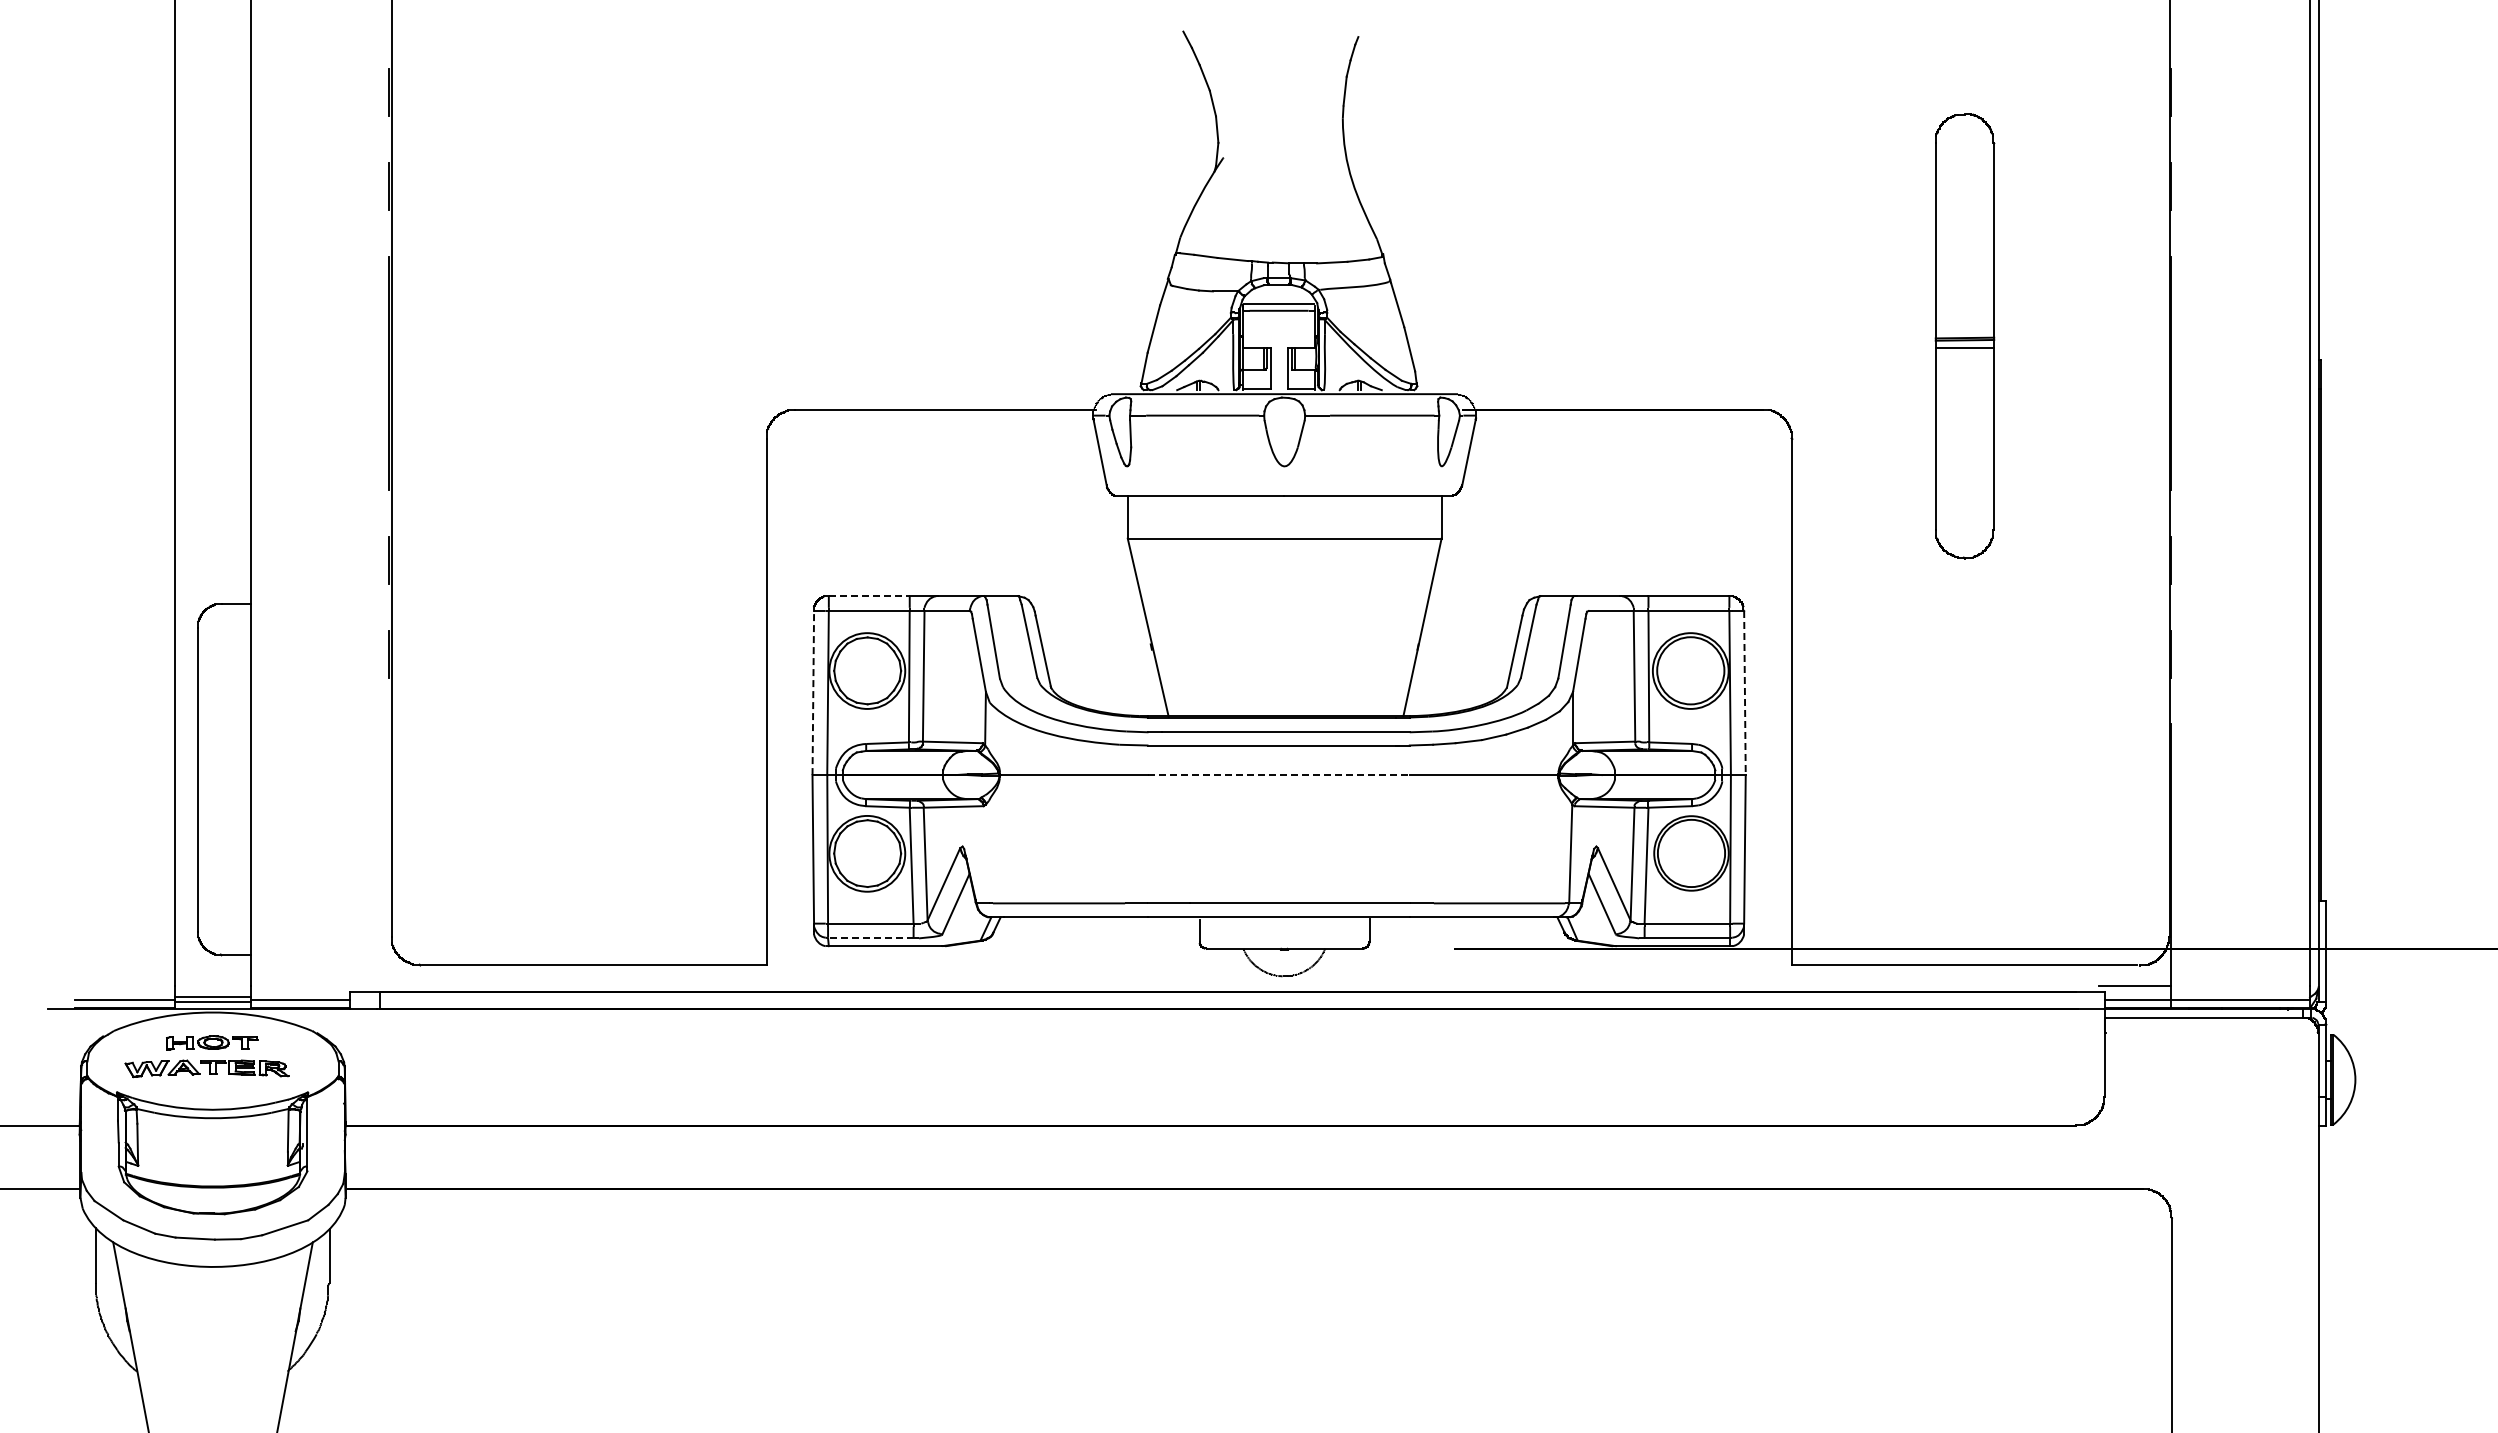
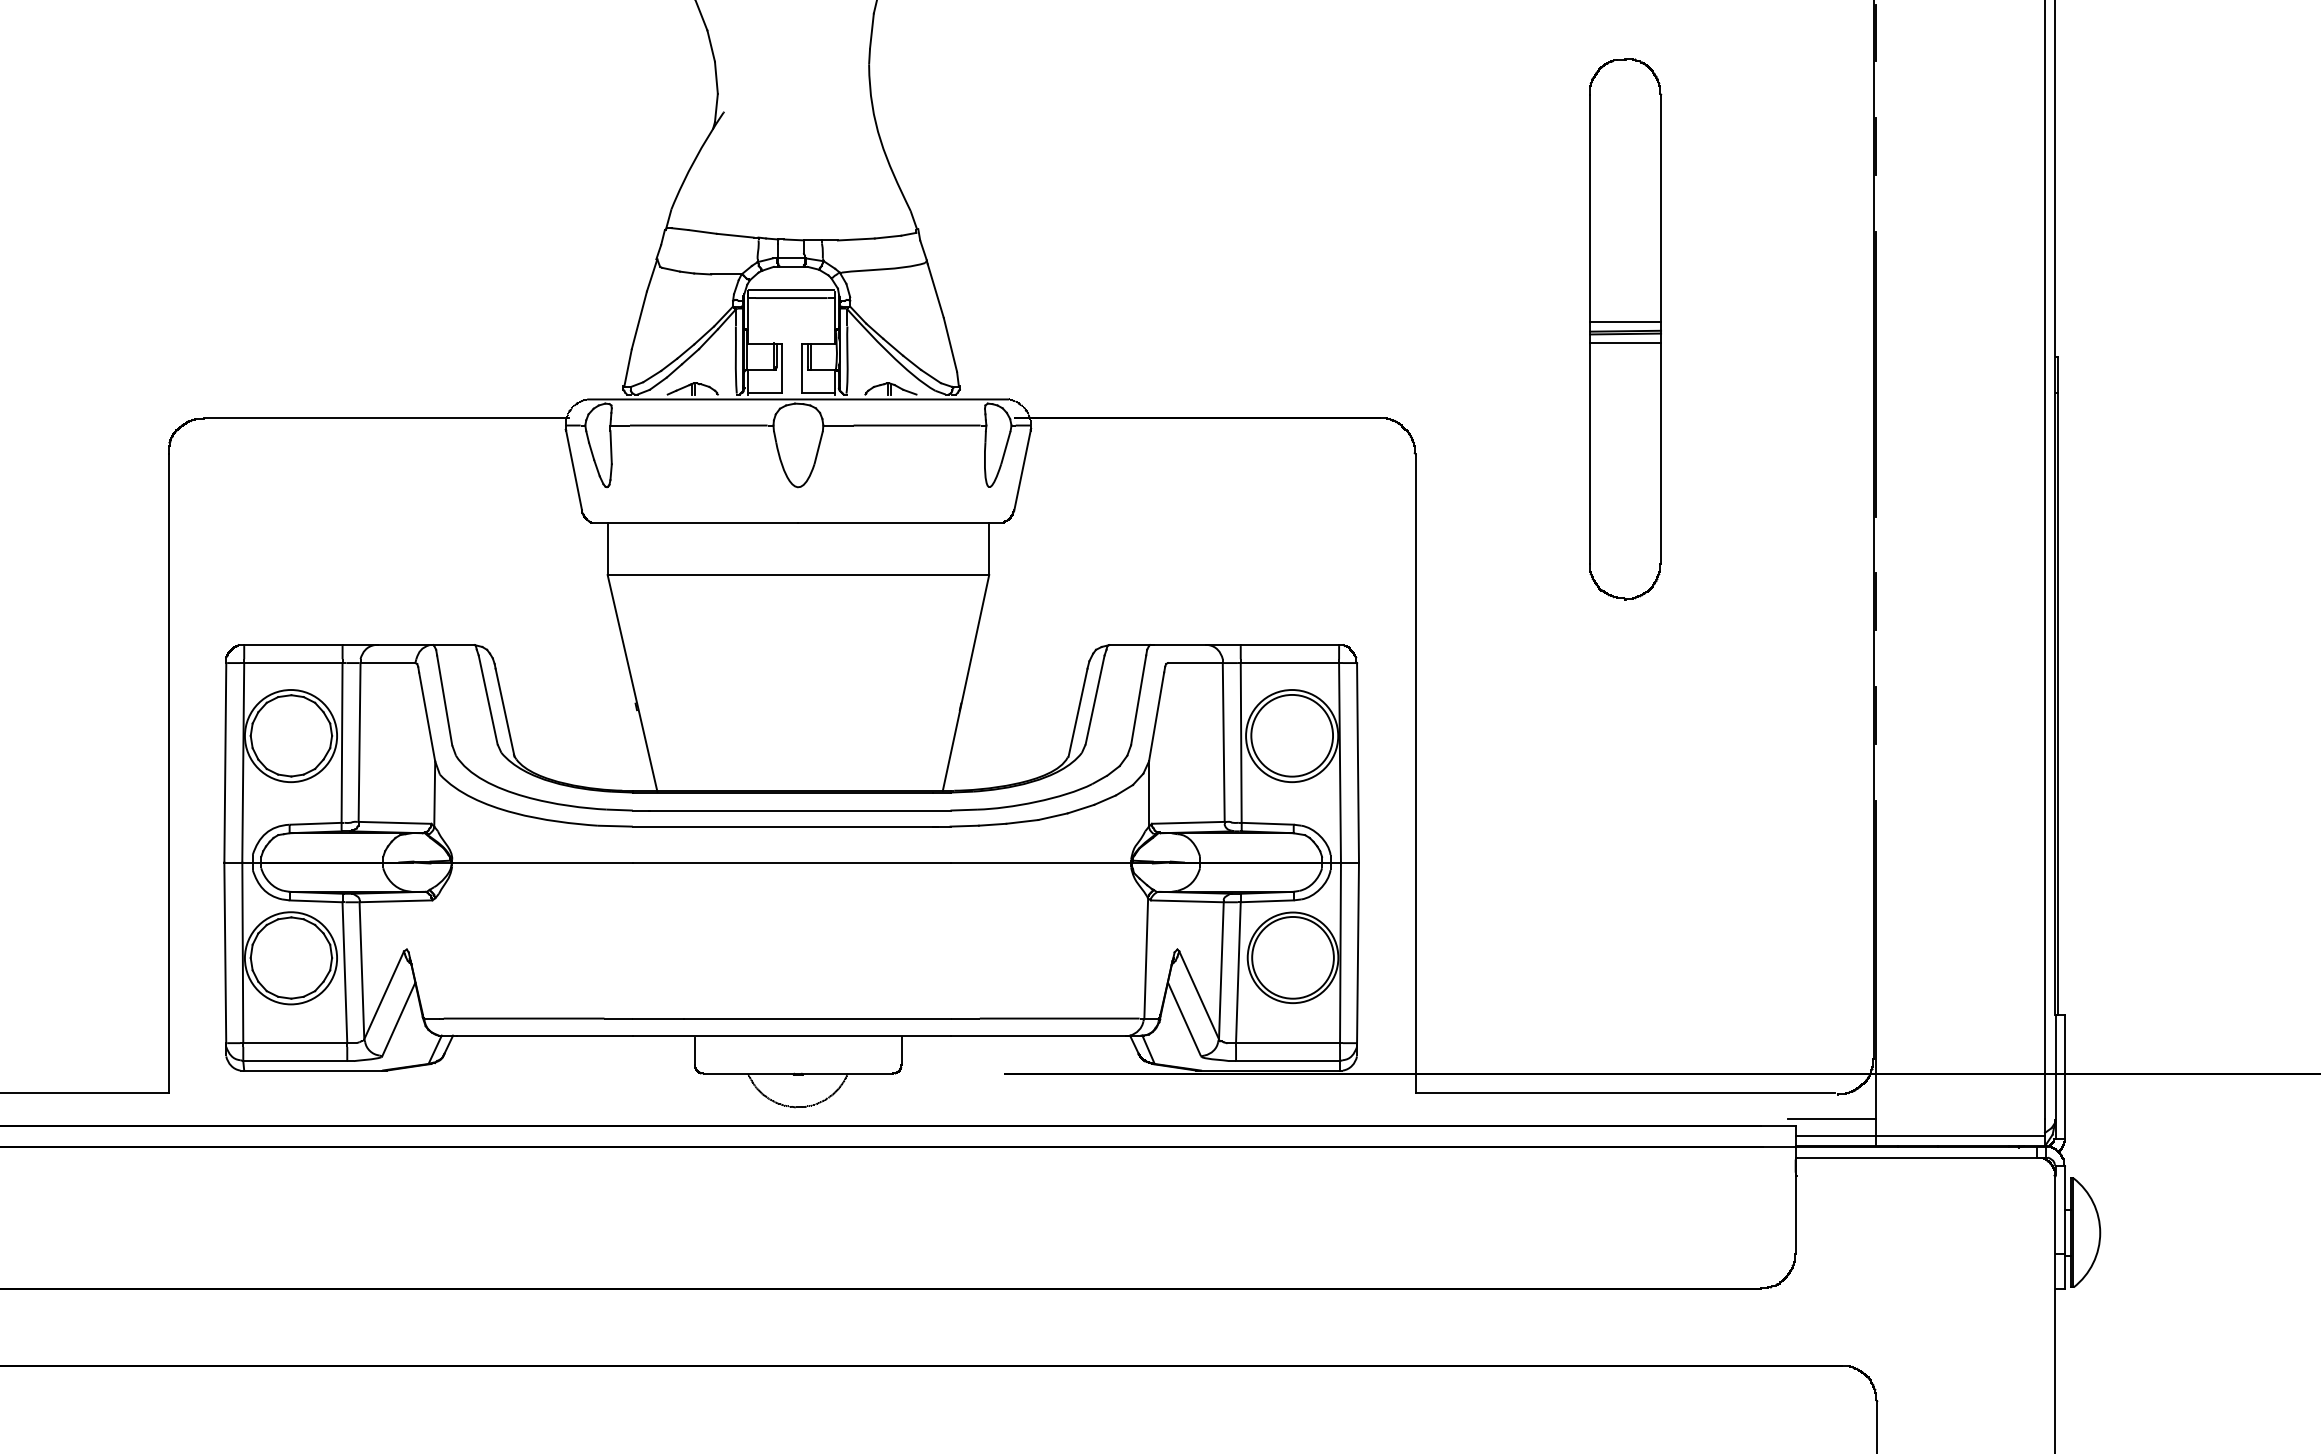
line: (1964, 330) -> (1624, 322), added
line: (869, 596) -> (293, 645), dashed -> solid
line: (813, 692) -> (225, 762), dashed -> solid
line: (1744, 693) -> (1357, 763), dashed -> solid
line: (1279, 775) -> (792, 863), dashed -> solid
line: (870, 938) -> (294, 1061), dashed -> solid

